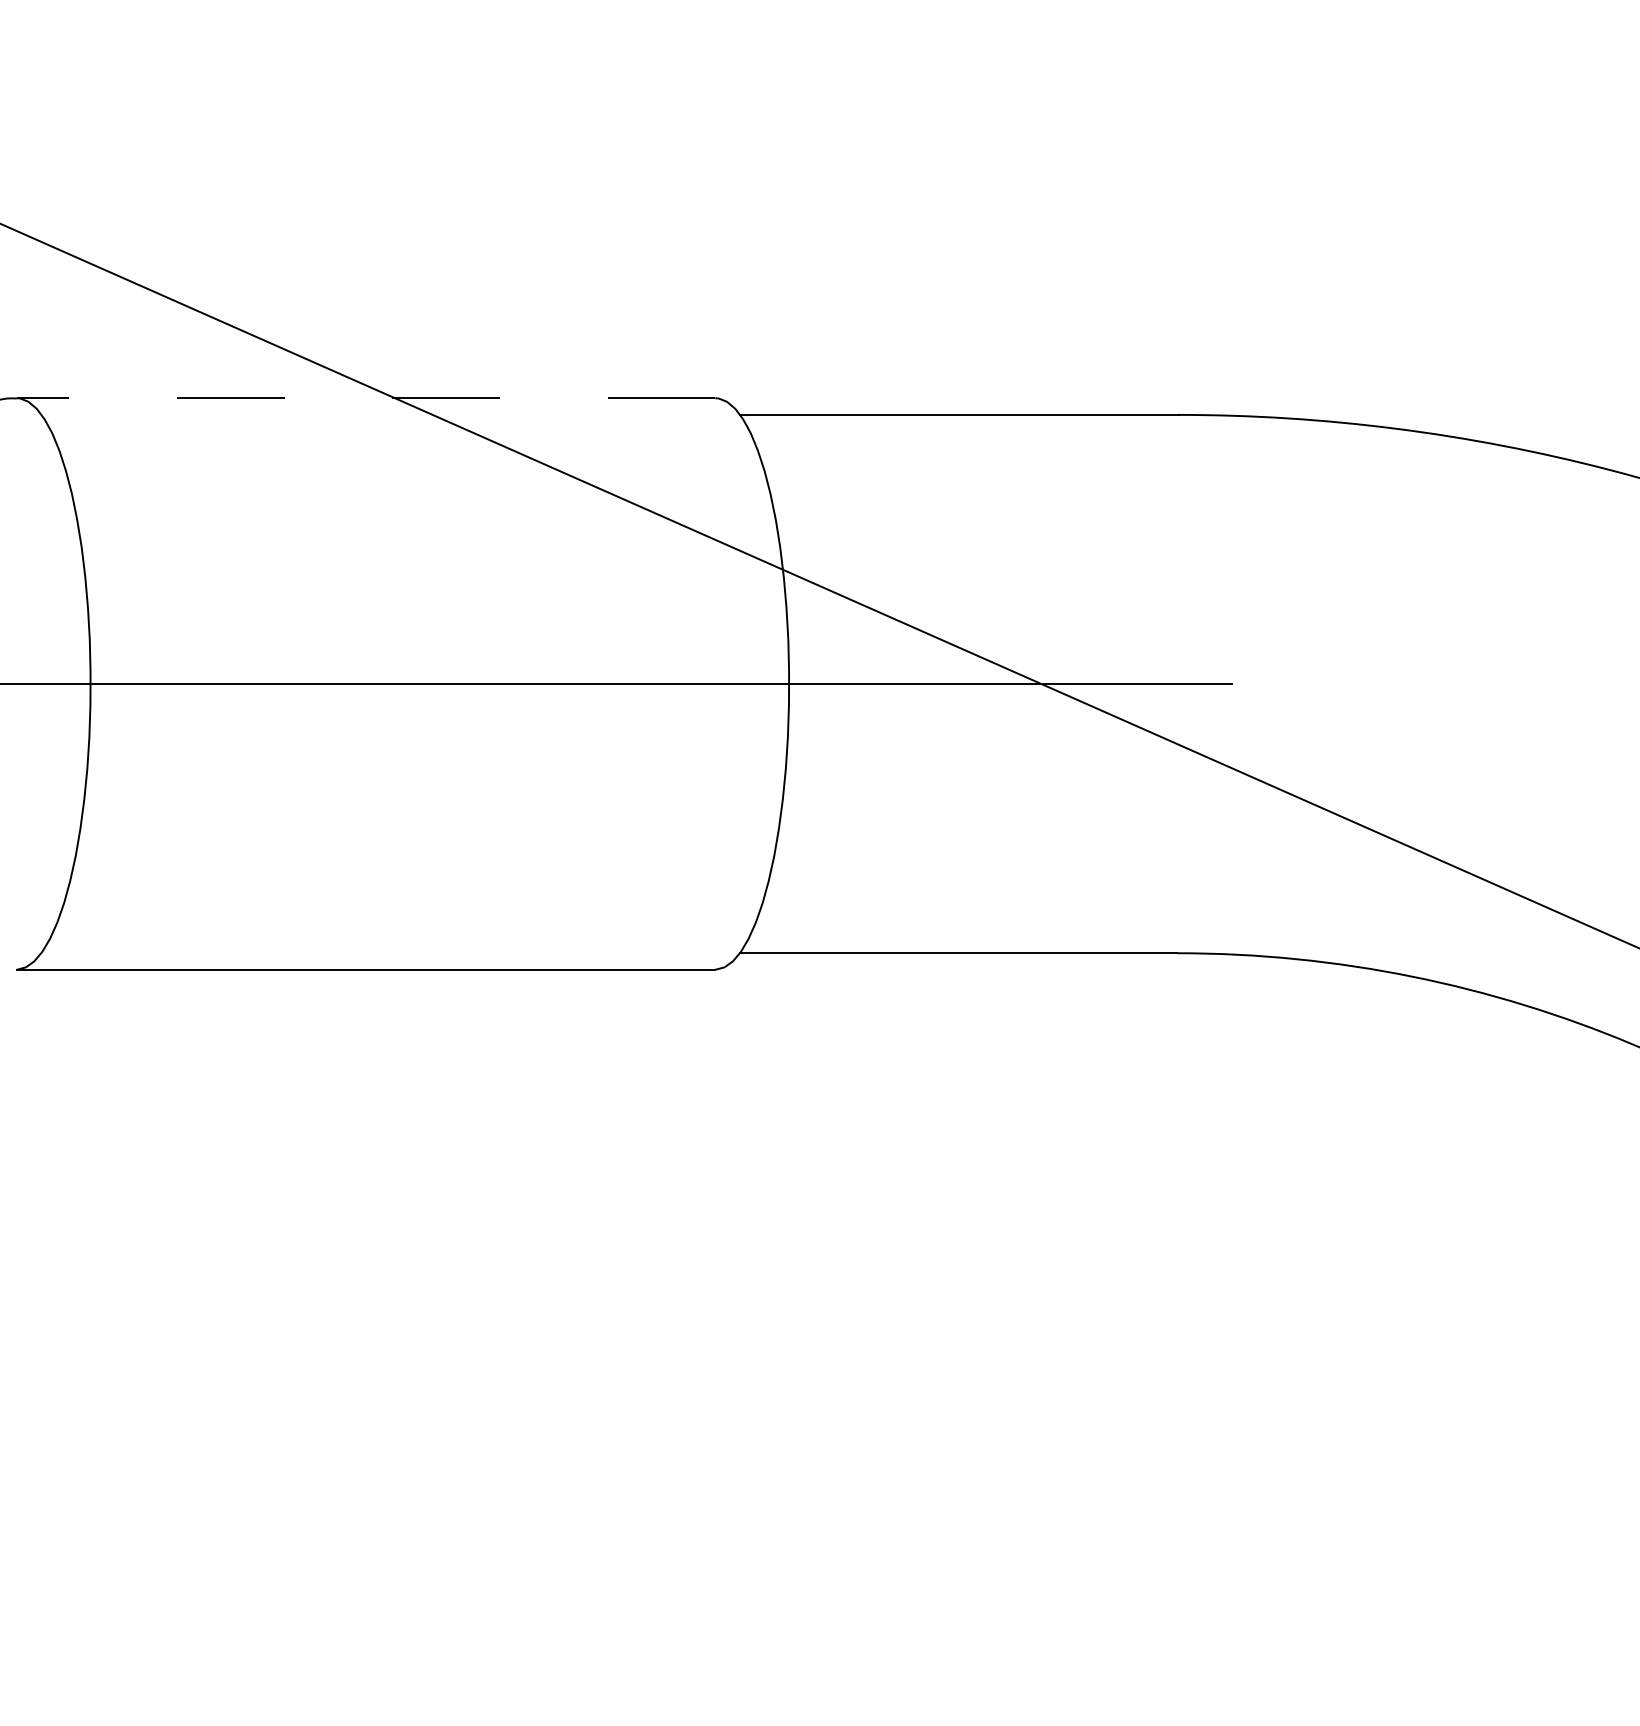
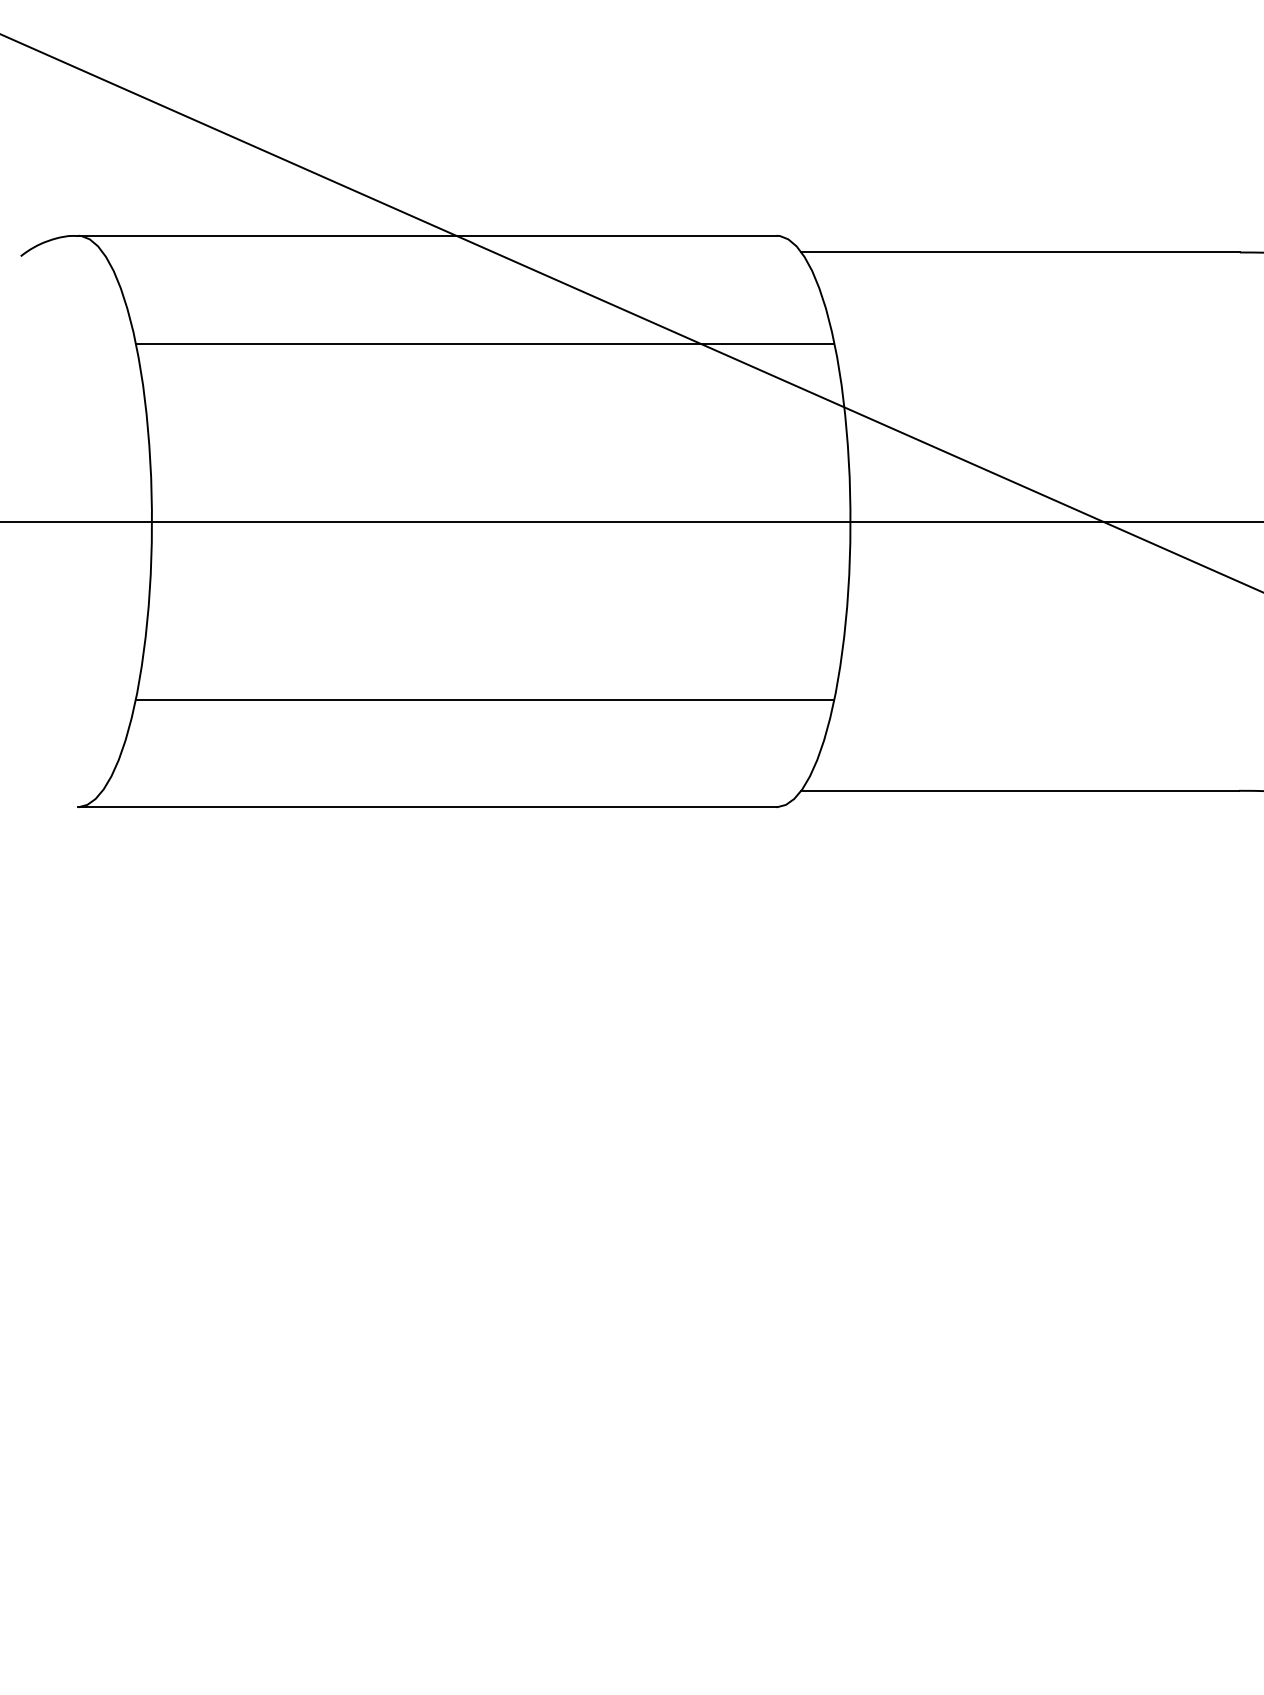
line: (365, 398) -> (426, 236), dashed -> solid
line: (423, 506) -> (484, 344), added
line: (423, 861) -> (484, 699), added

